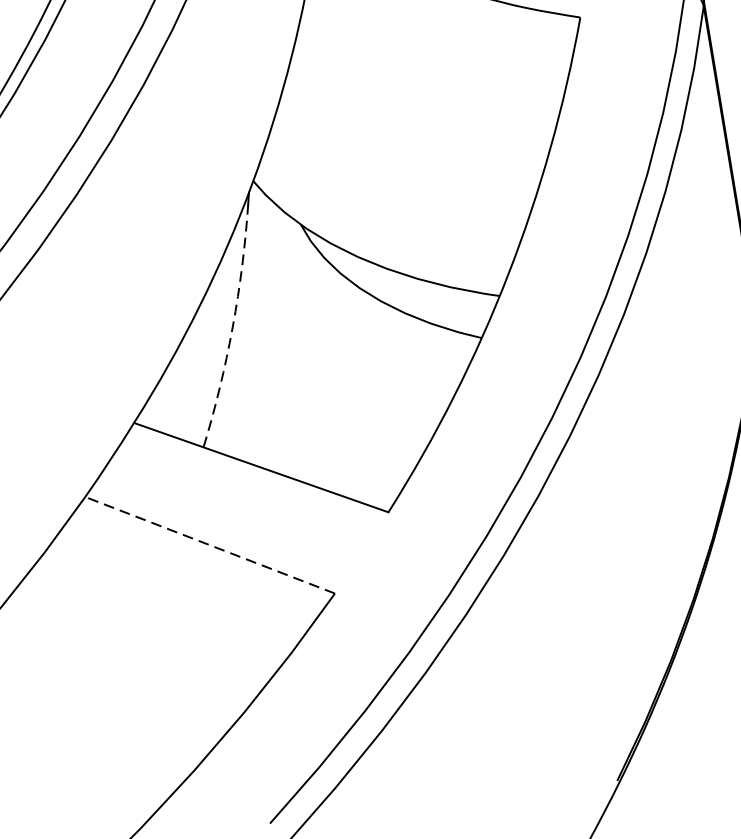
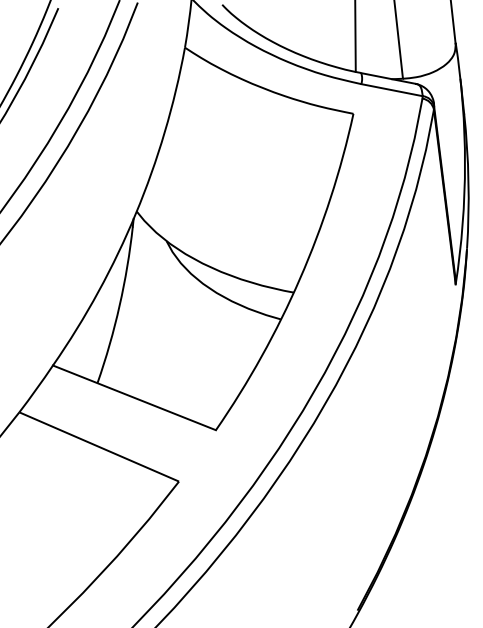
arc: (232, 326) -> (119, 305), dashed -> solid
line: (208, 544) -> (98, 446), dashed -> solid

